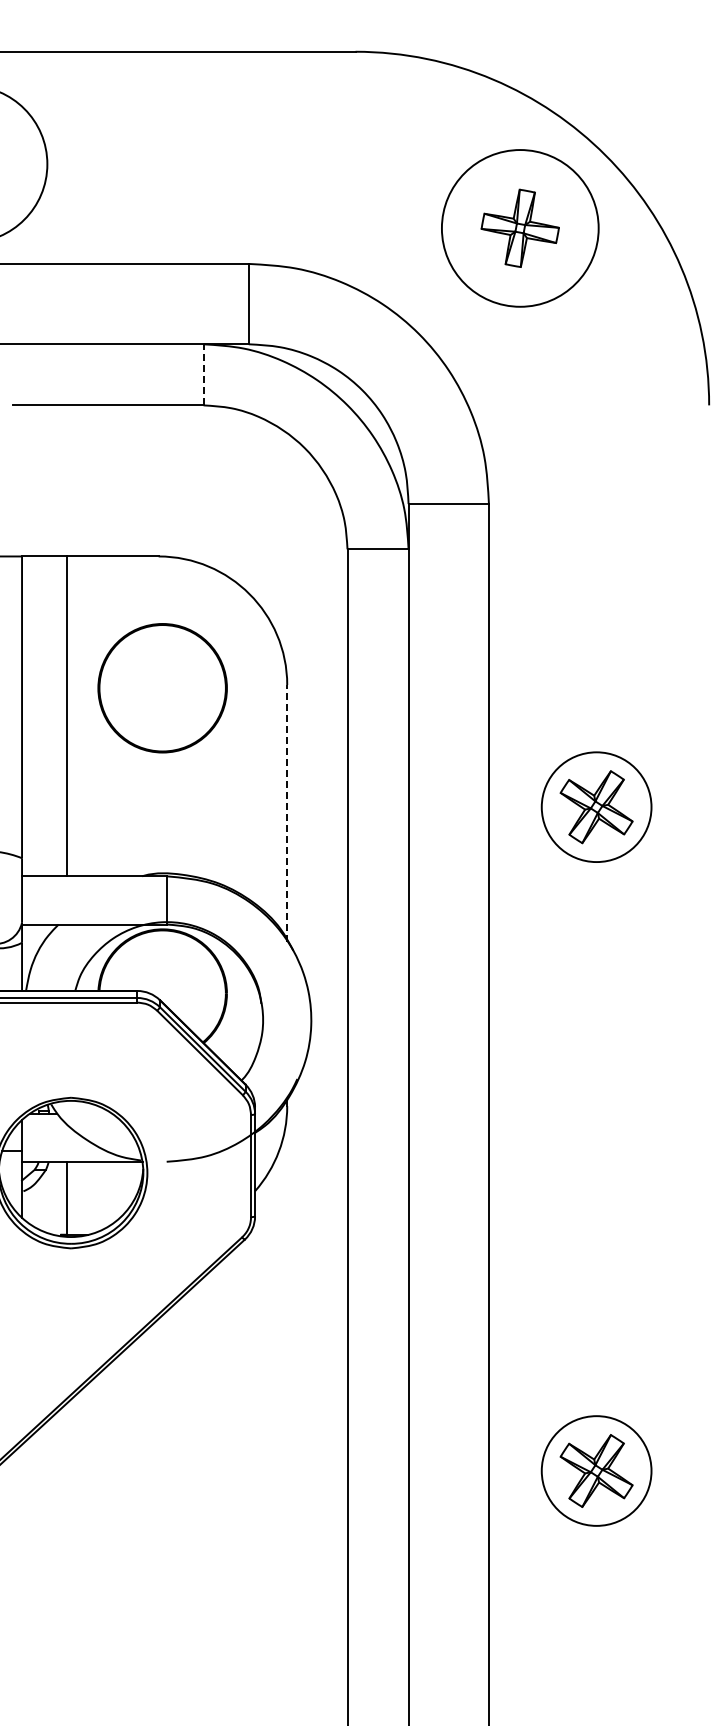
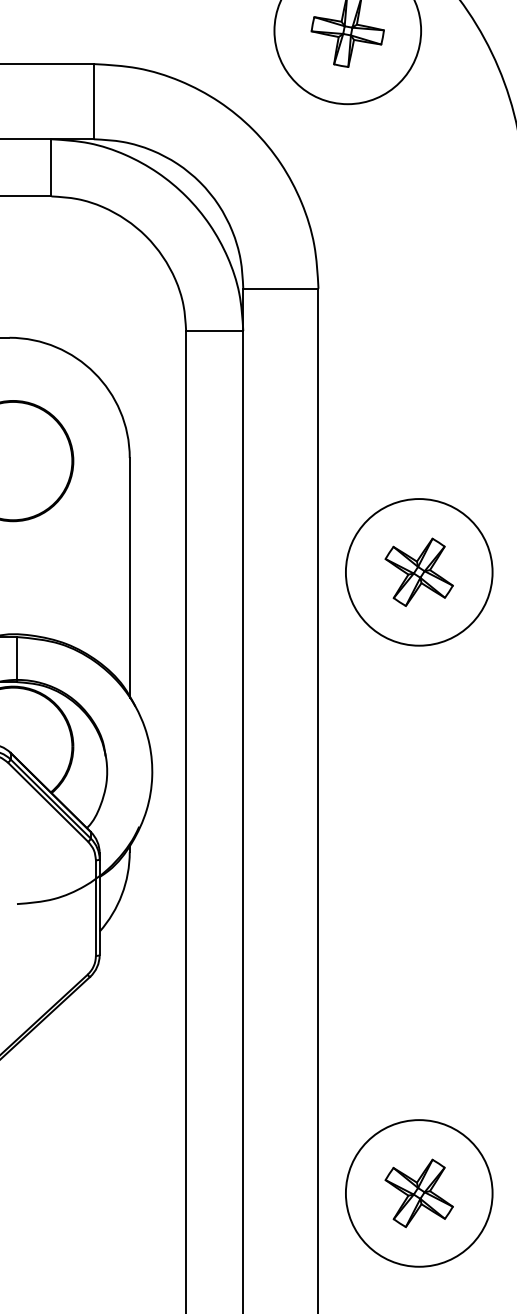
line: (203, 374) -> (51, 167), dashed -> solid
circle: (596, 806) -> (419, 571), size x1.43
line: (287, 812) -> (130, 577), dashed -> solid
circle: (596, 1470) -> (419, 1192), size x1.43

